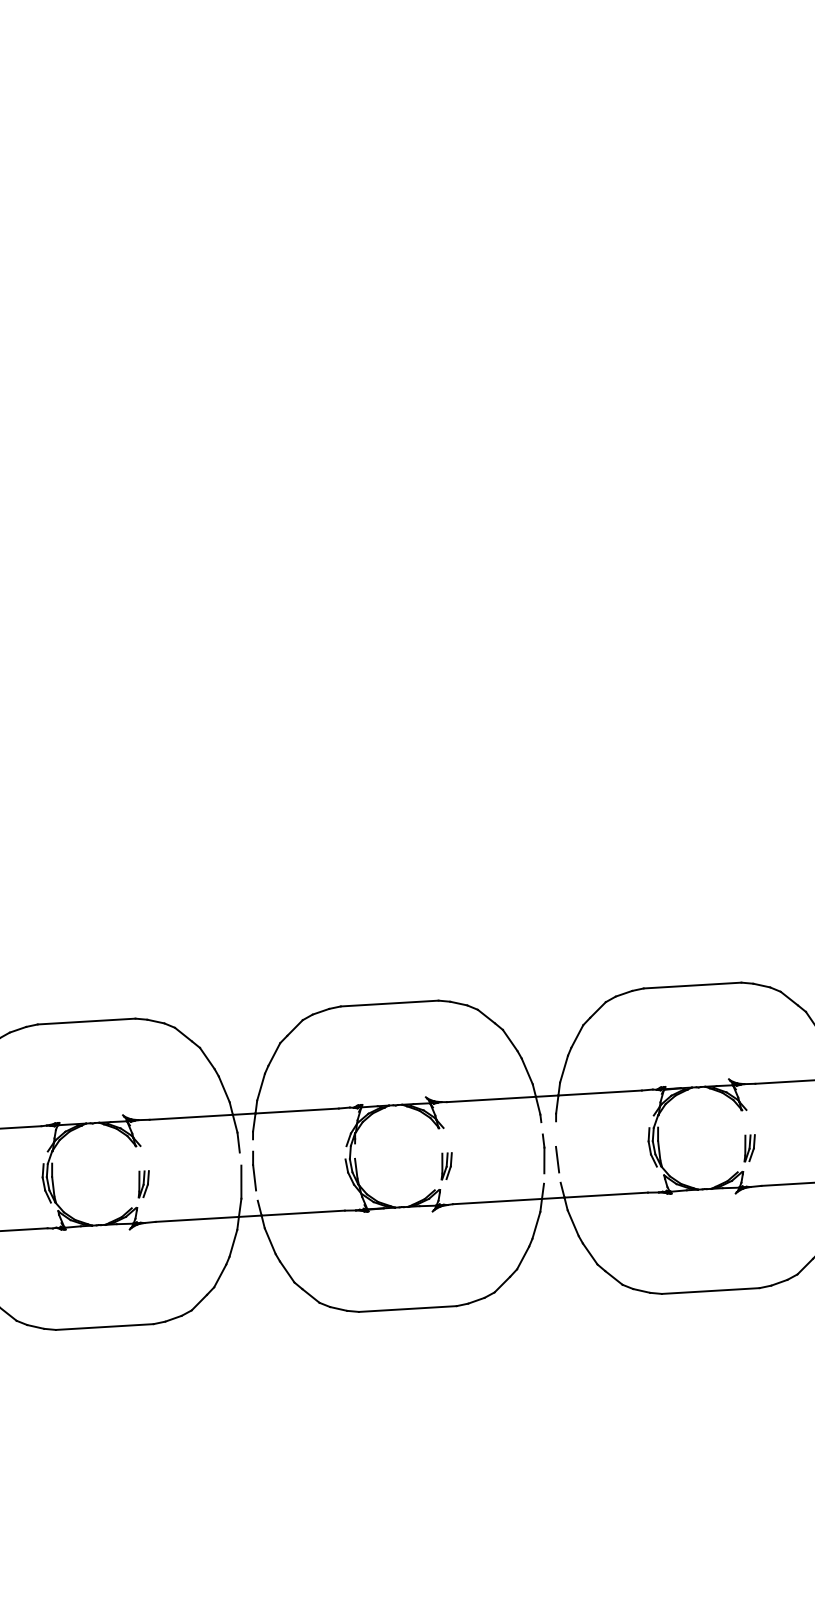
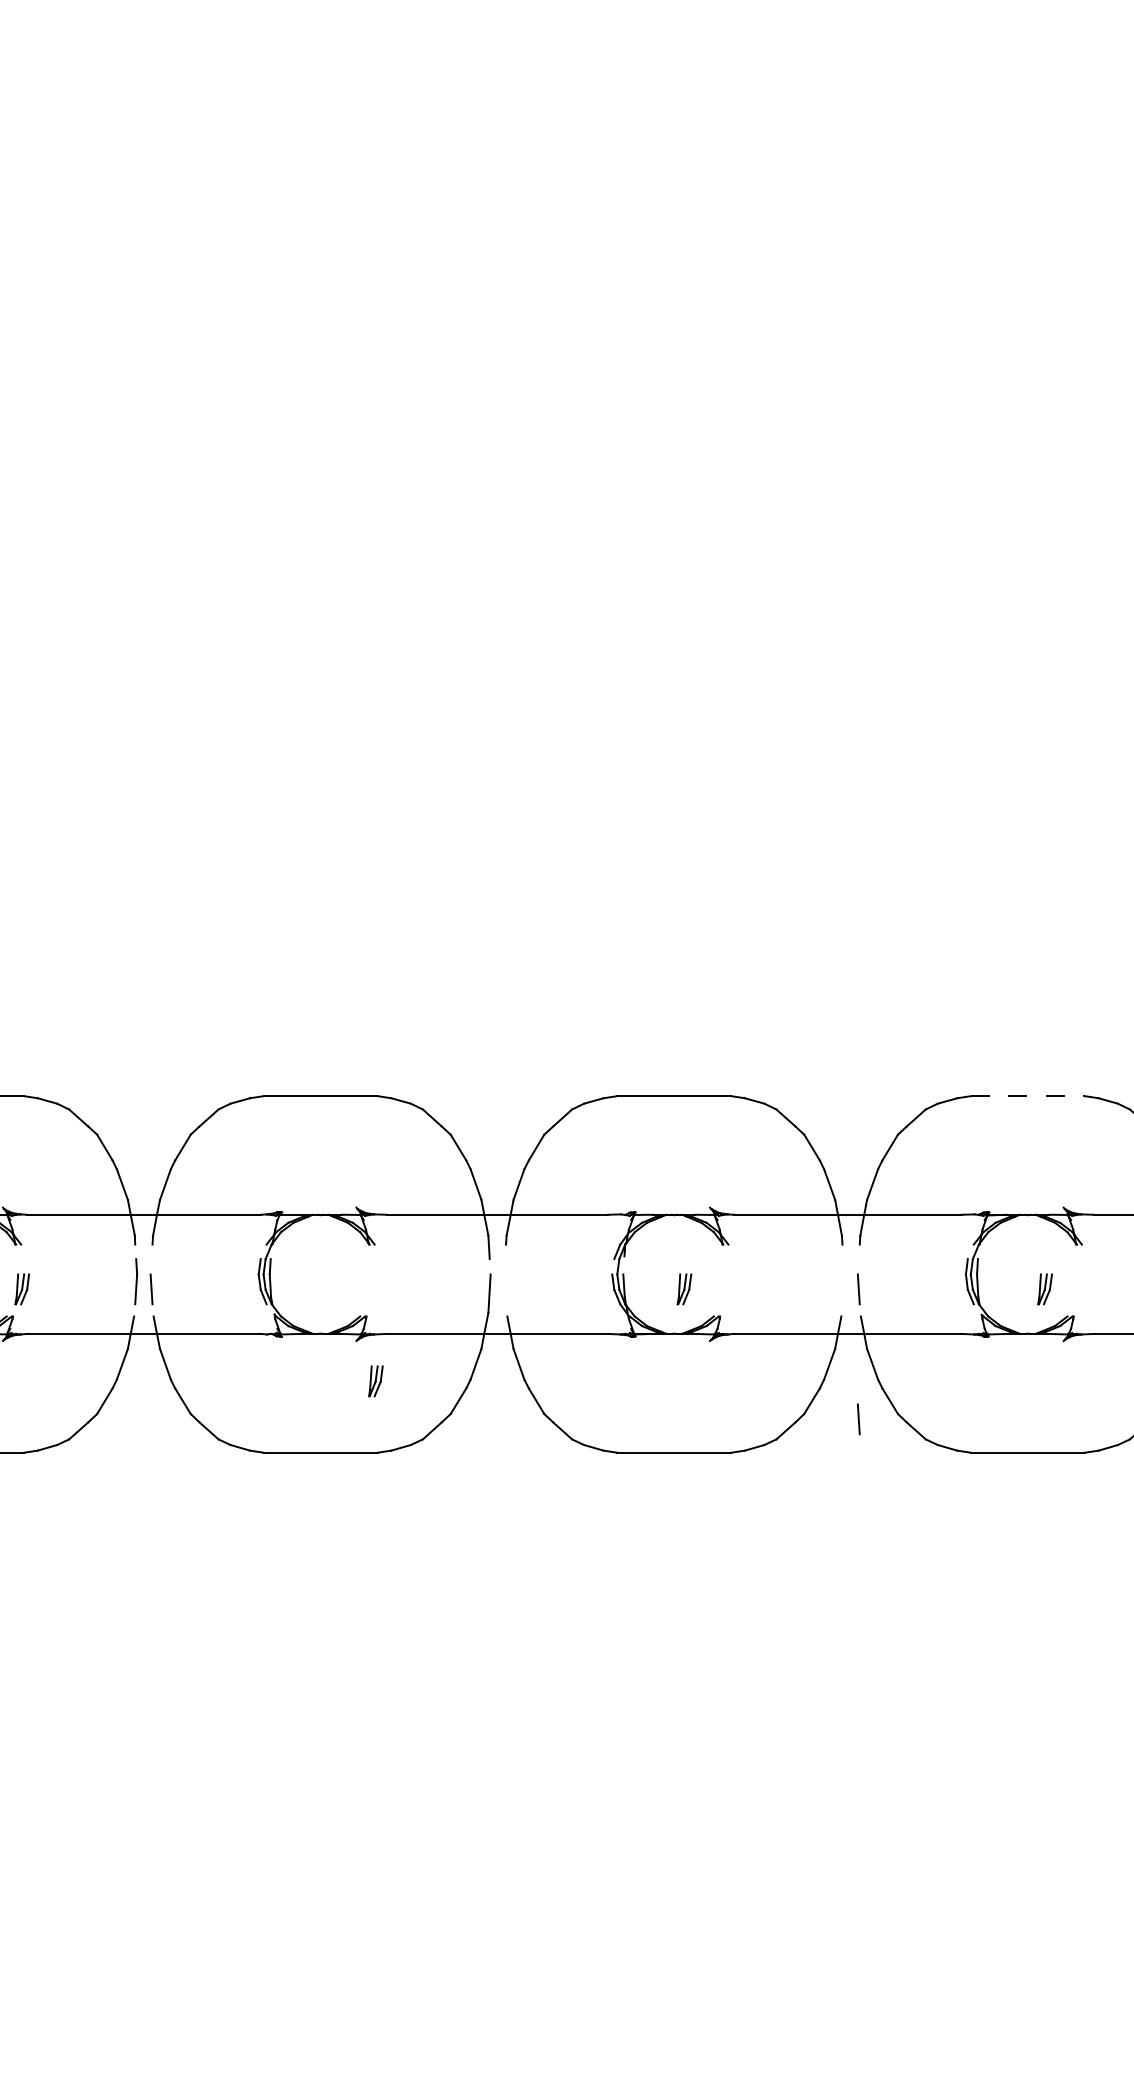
line: (693, 985) -> (1028, 1096), solid -> dashed
part: (749, 1148) -> (1044, 1289), moved
part: (544, 1153) -> (843, 1281), removed
part: (446, 1166) -> (684, 1289), moved
part: (253, 1170) -> (504, 1281), removed
part: (143, 1184) -> (375, 1381), moved
line: (563, 1271) -> (858, 1419), added

